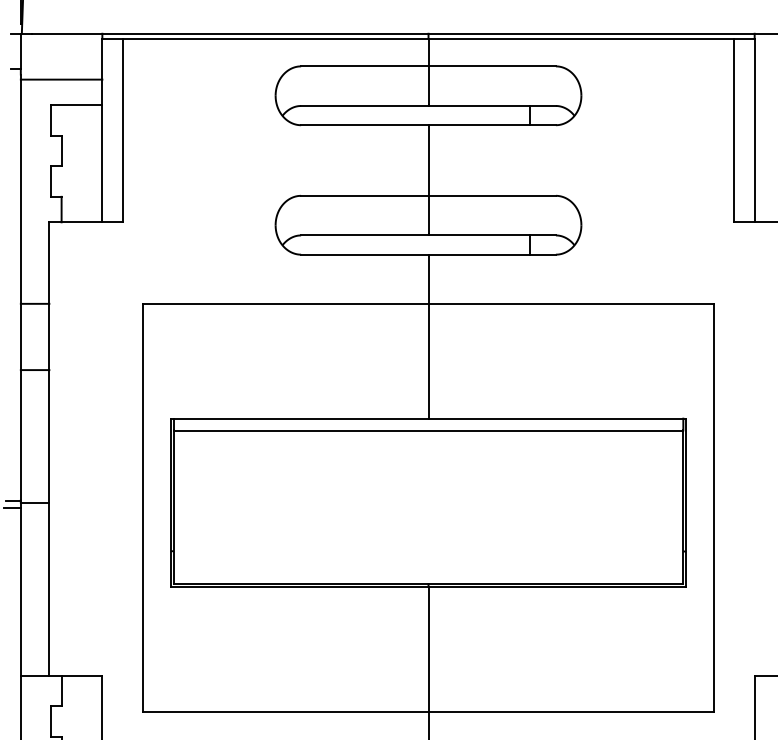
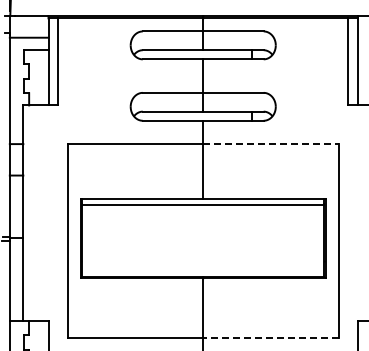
line: (570, 304) -> (270, 144), solid -> dashed
line: (570, 711) -> (270, 337), solid -> dashed

